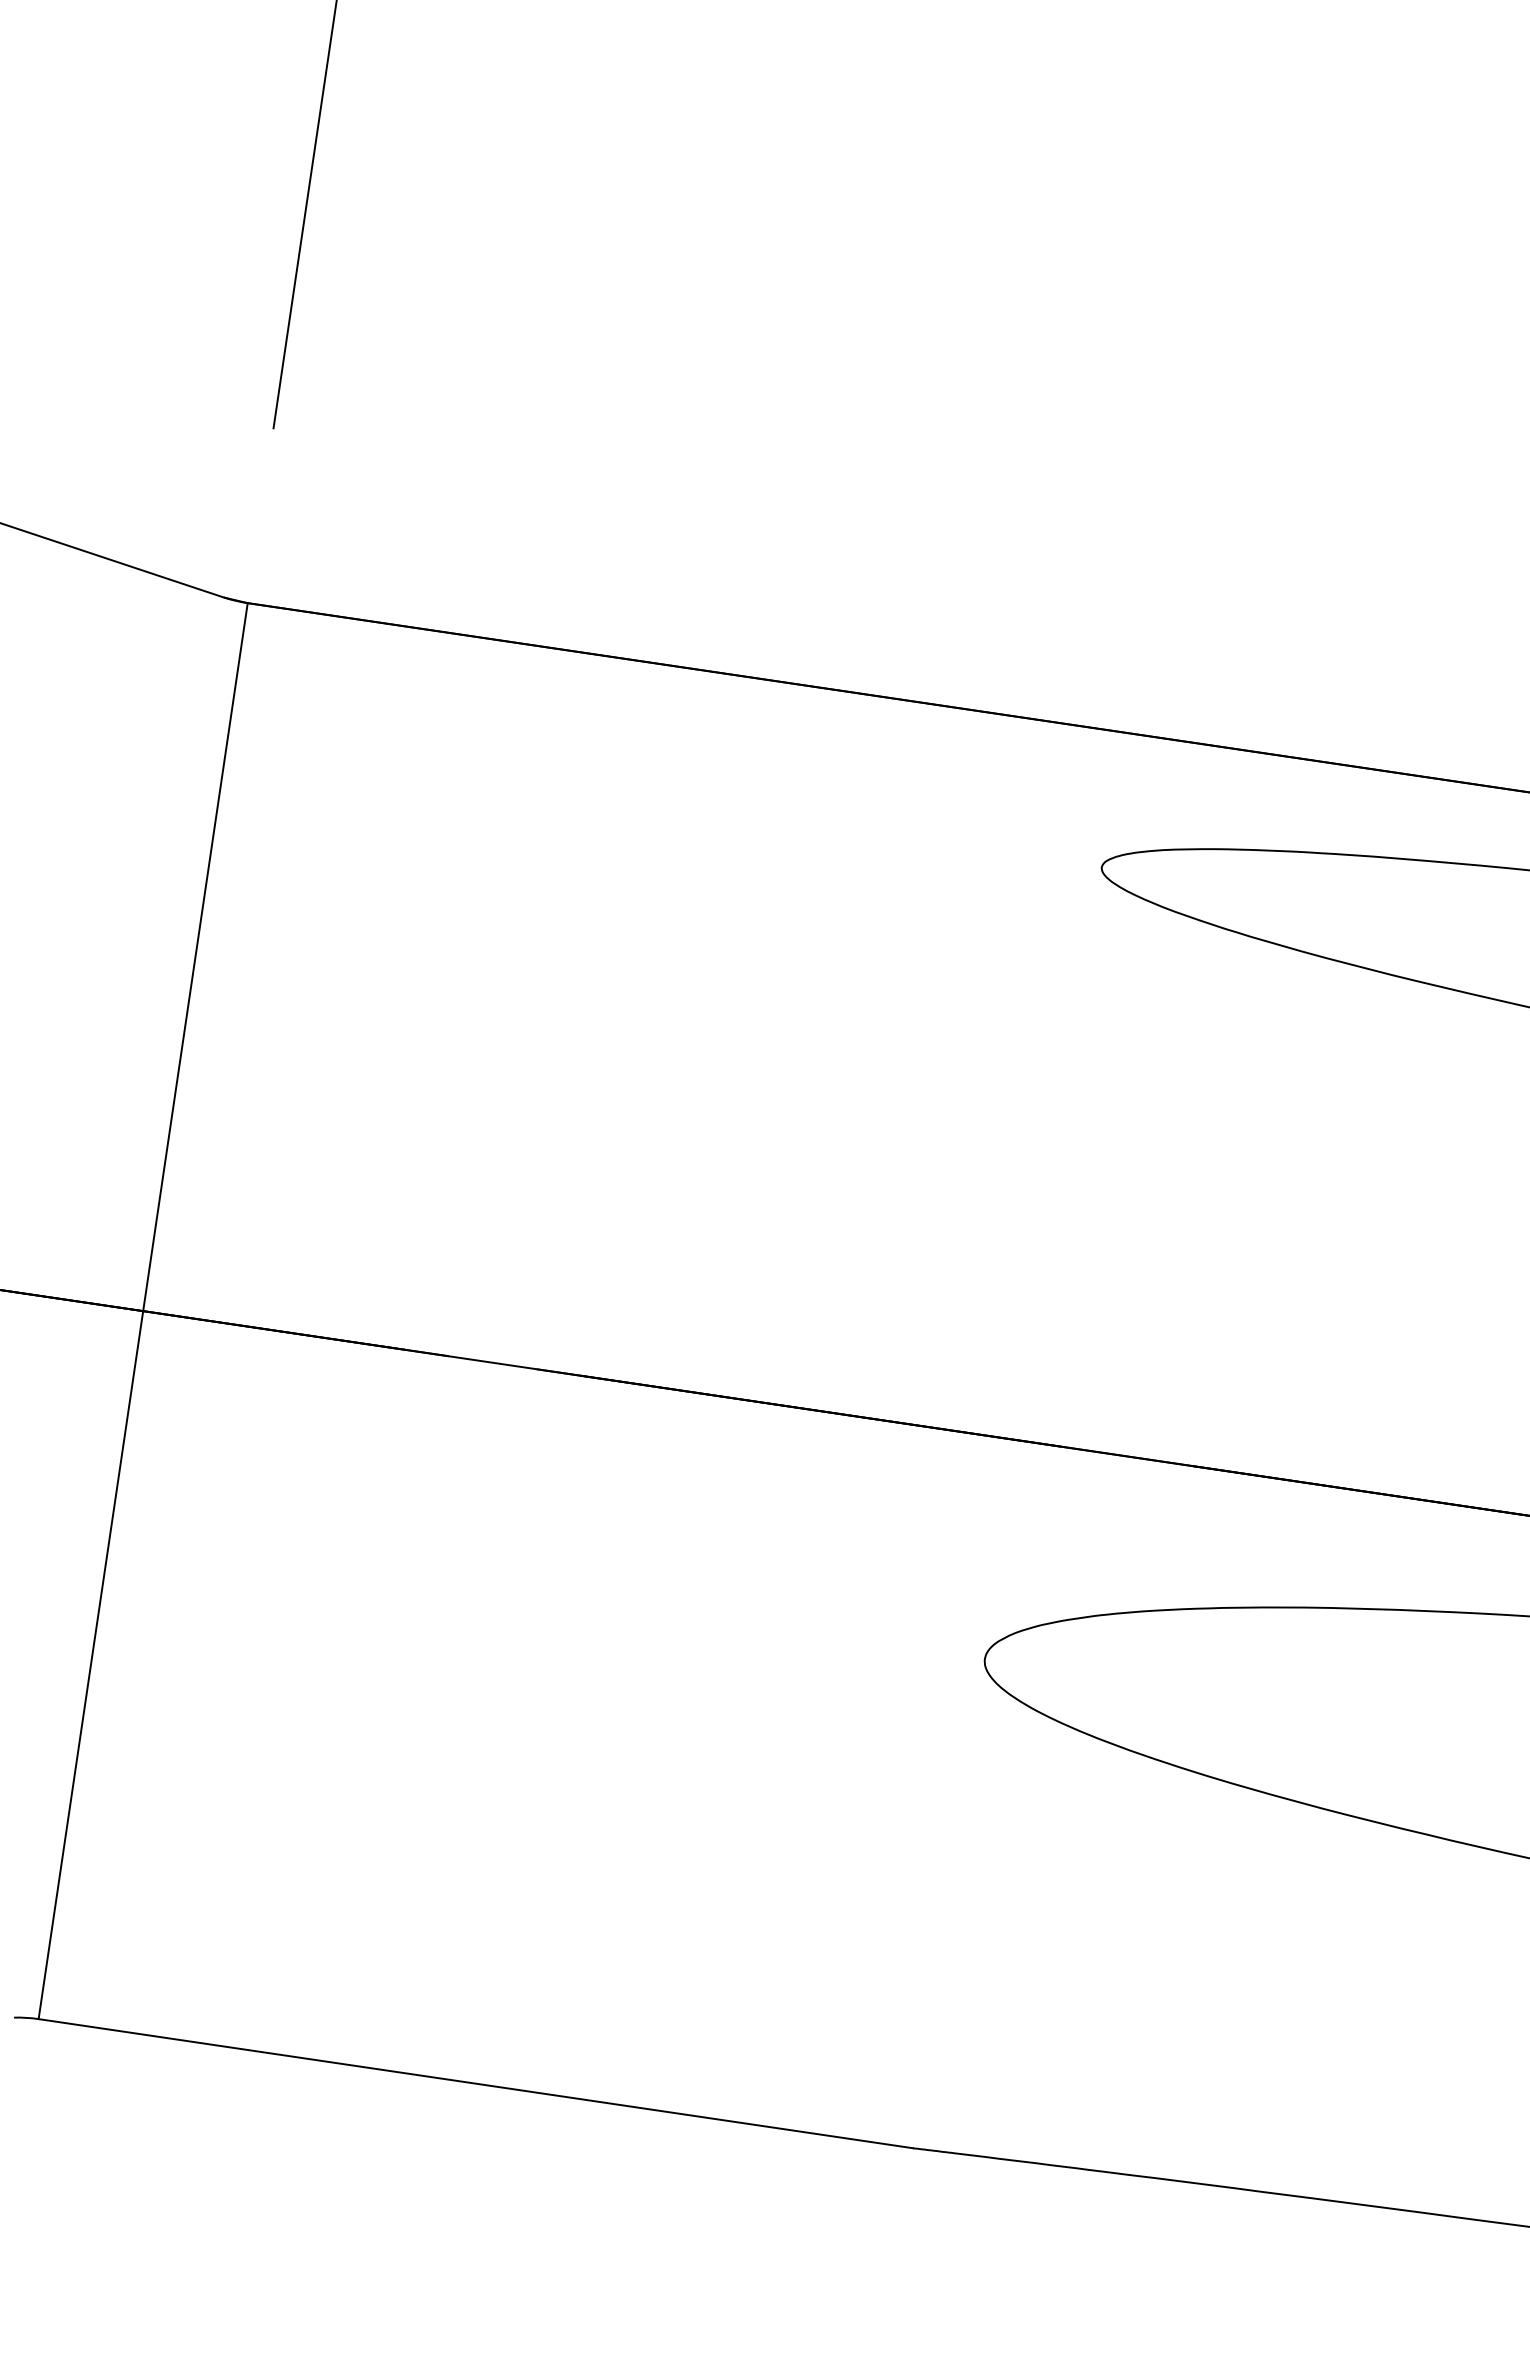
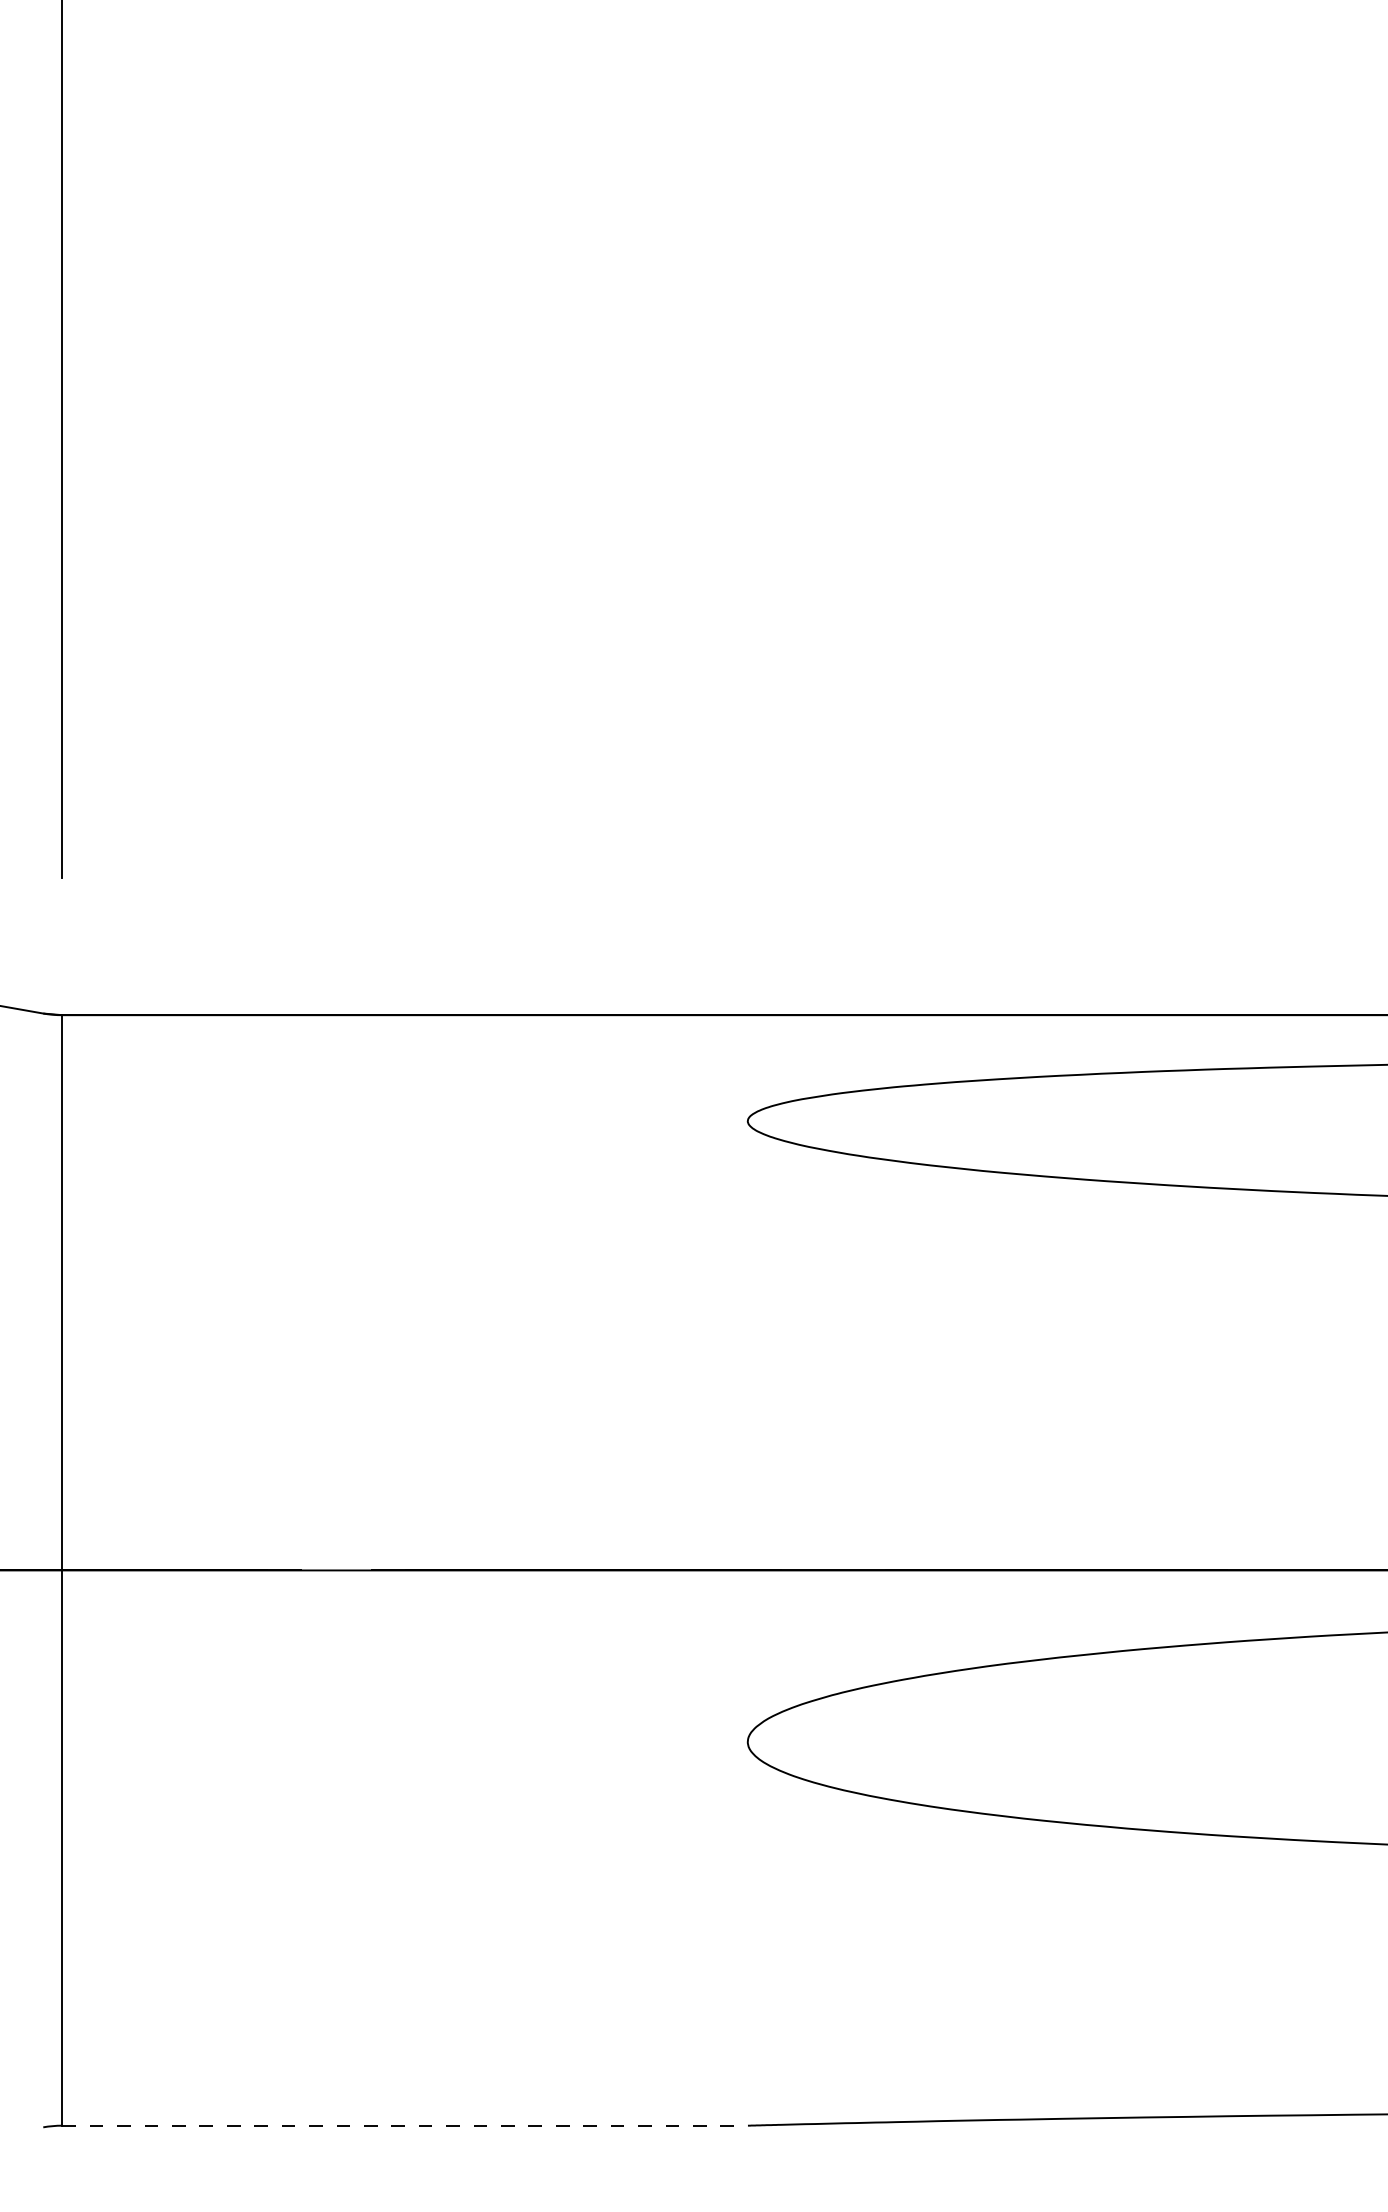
line: (476, 2083) -> (405, 2125), solid -> dashed

